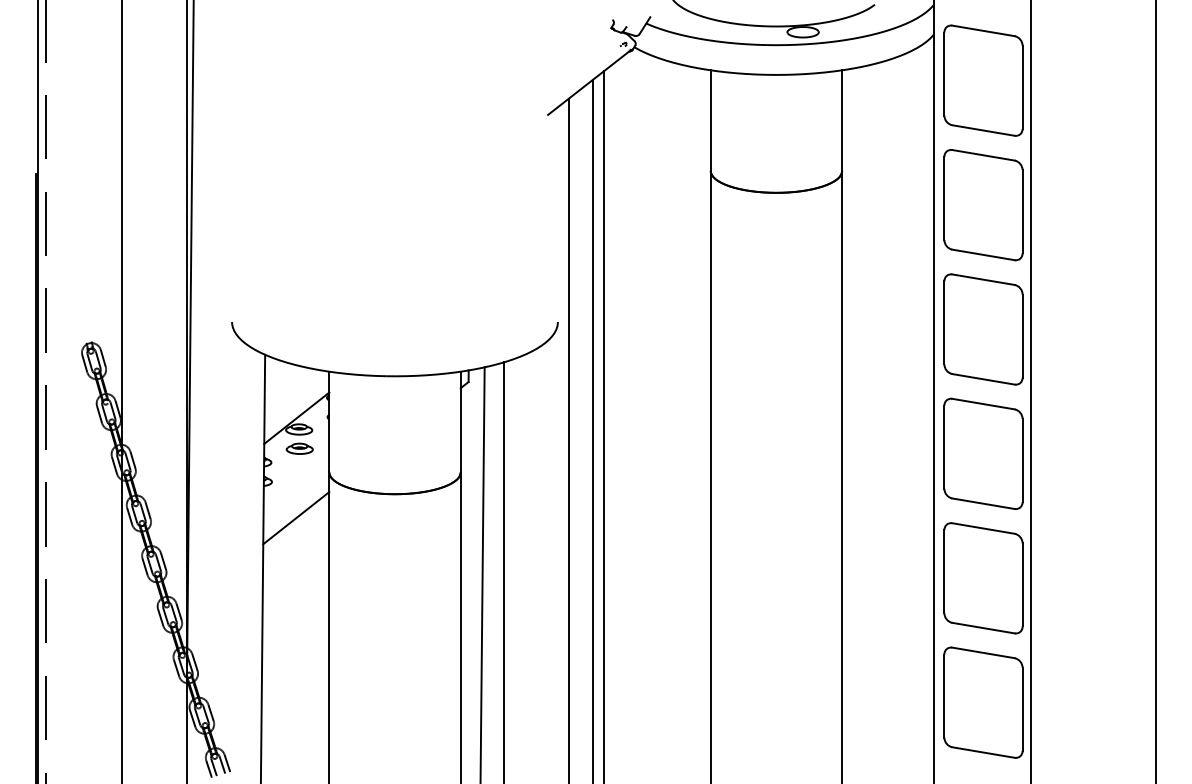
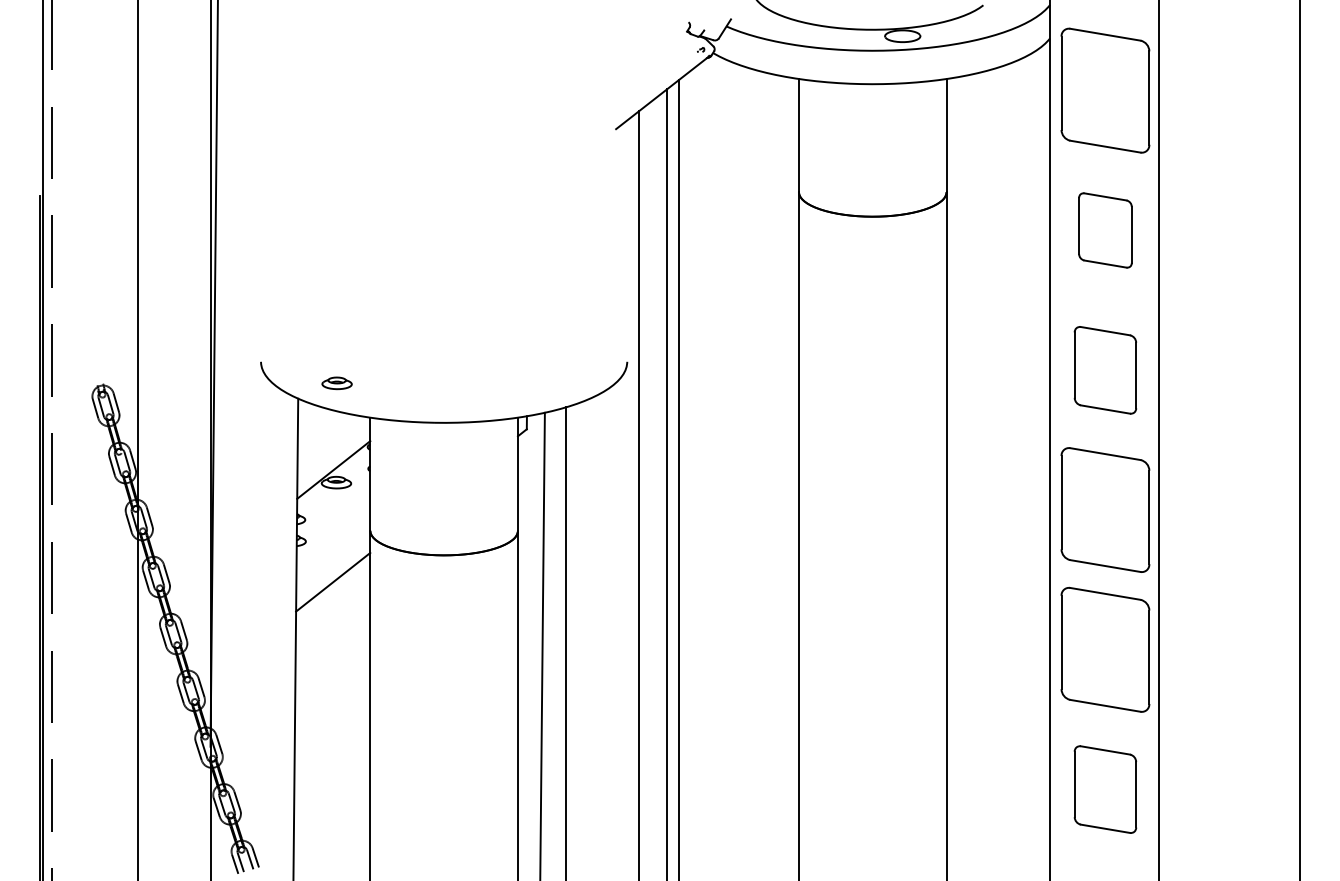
part: (983, 205) -> (1105, 230), size x0.6
part: (983, 329) -> (1105, 370), size x0.7
part: (299, 448) -> (336, 383), moved
part: (983, 702) -> (1105, 789), size x0.7

